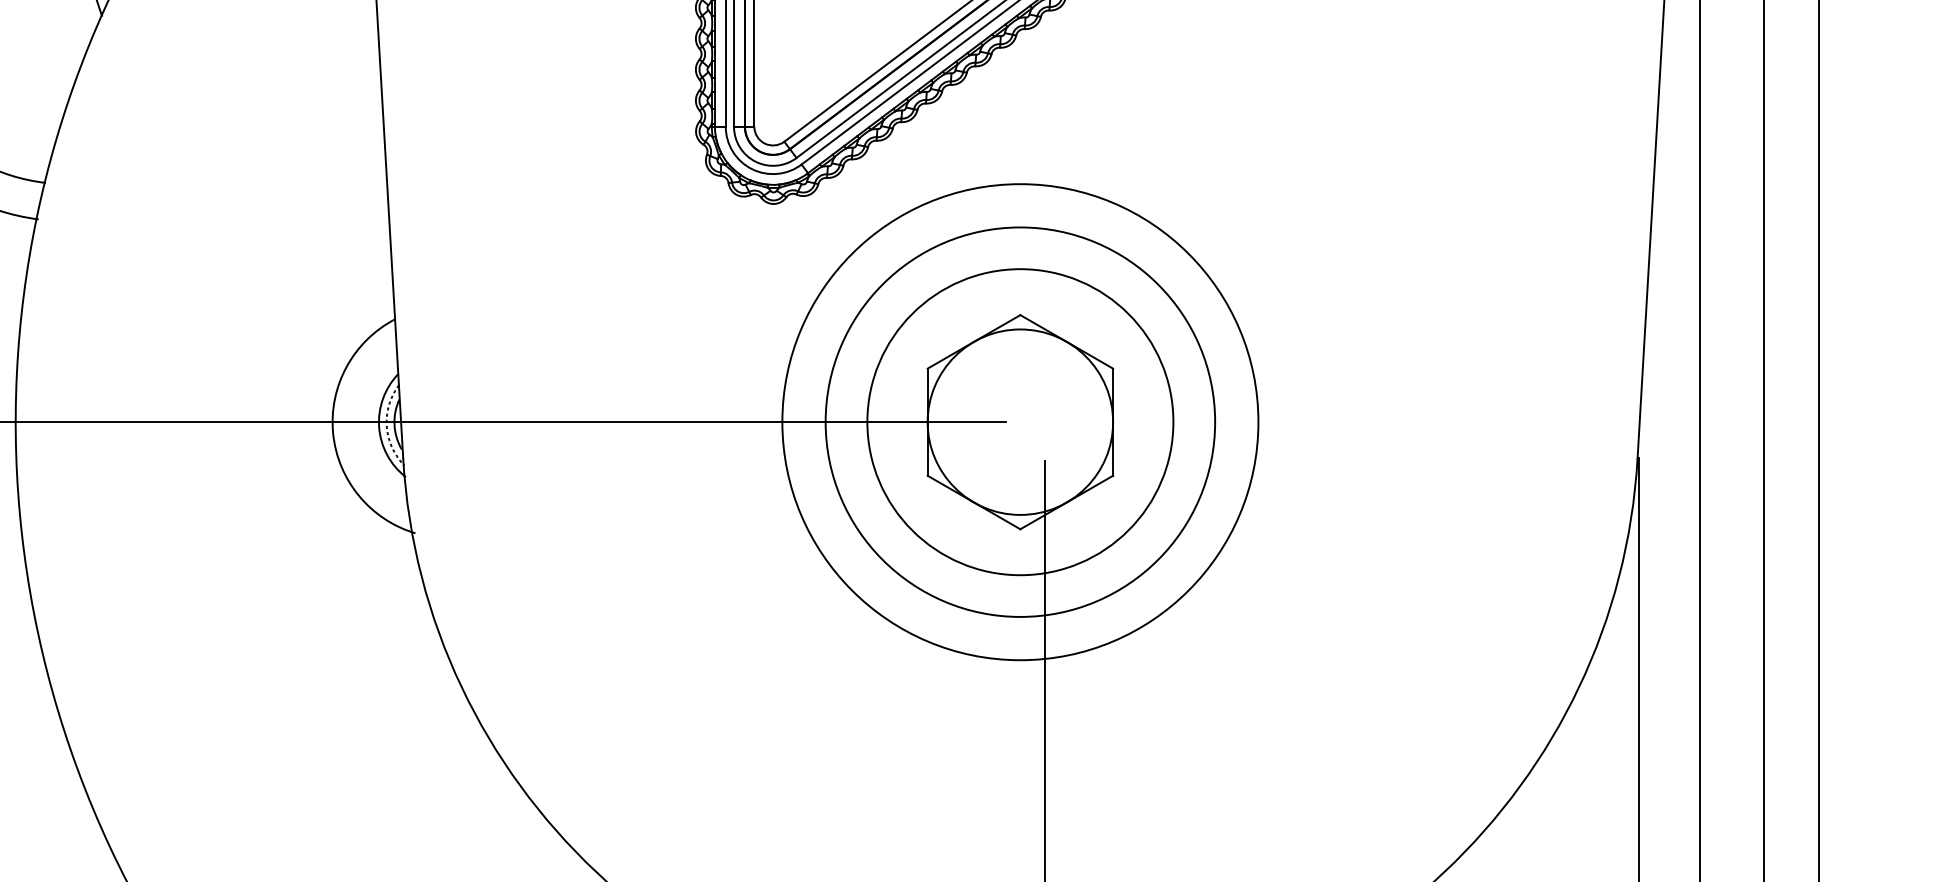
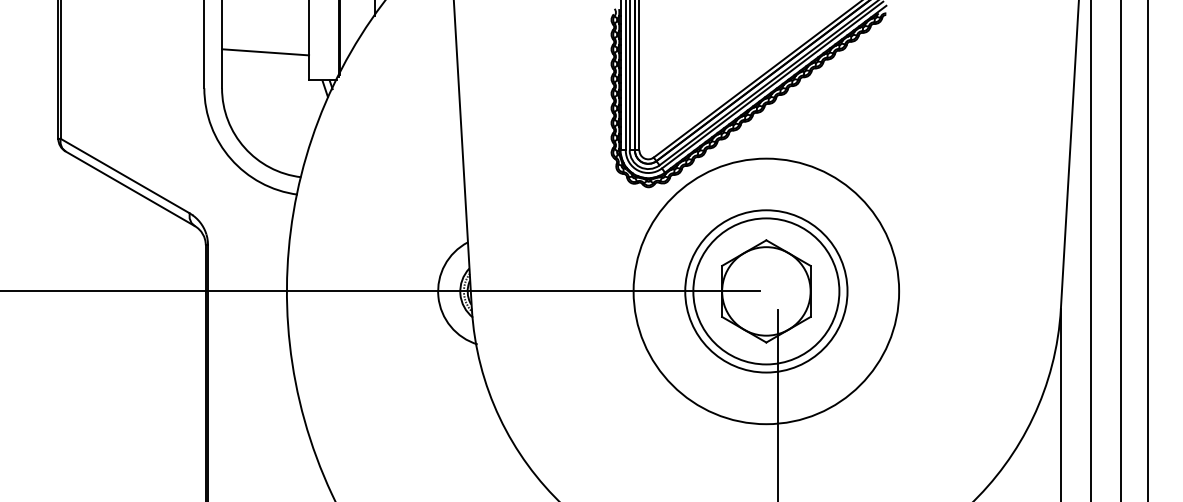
circle: (1020, 422) -> (766, 291), size x0.71
circle: (1020, 422) -> (766, 291), size x1.43

